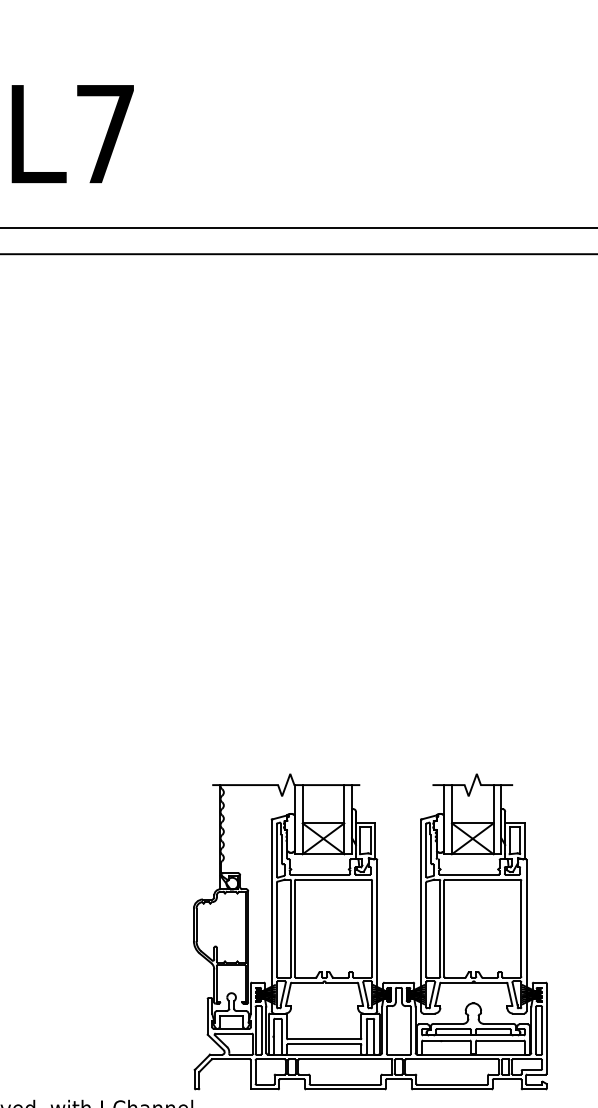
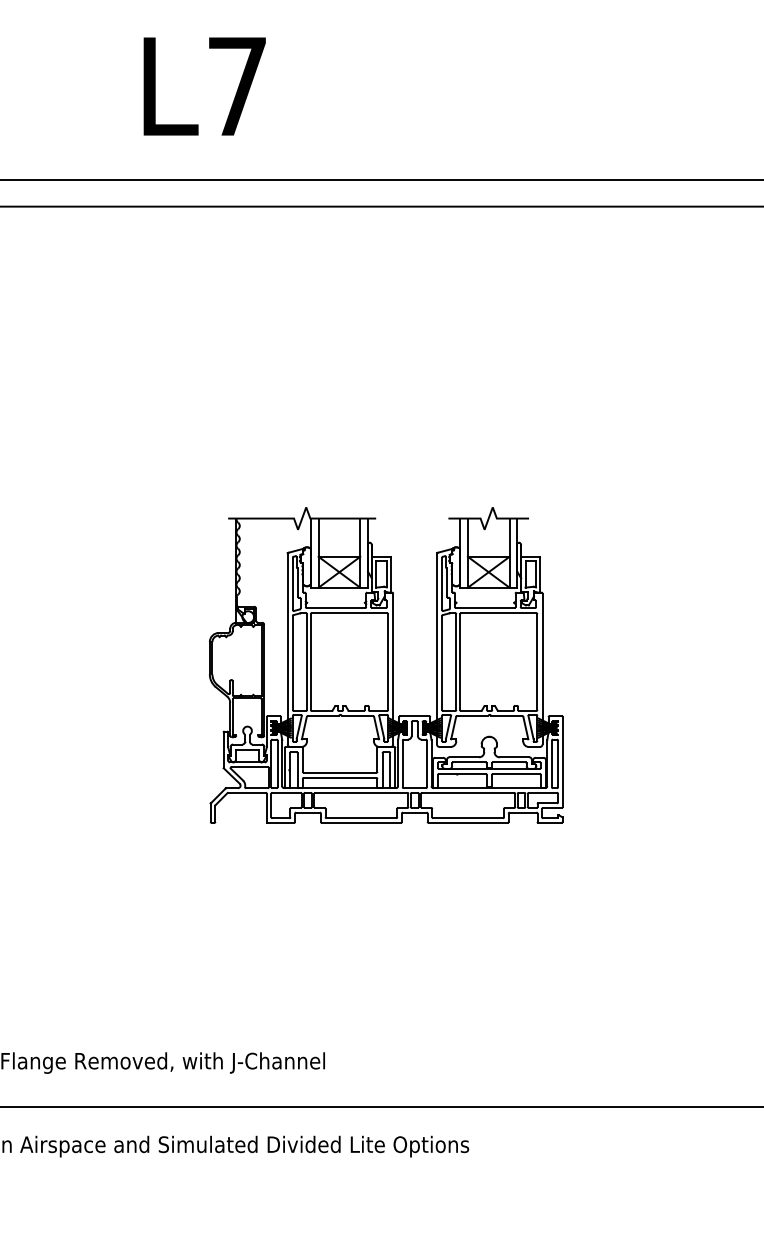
part: (370, 932) -> (386, 665), moved

